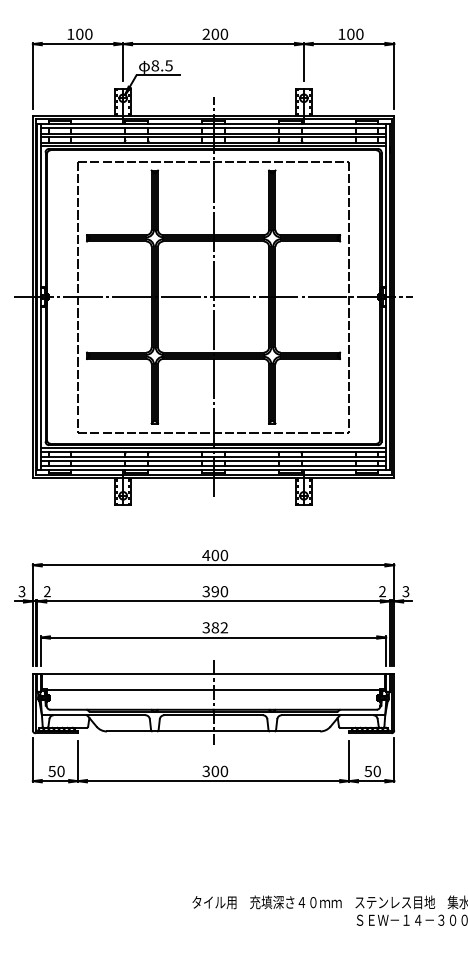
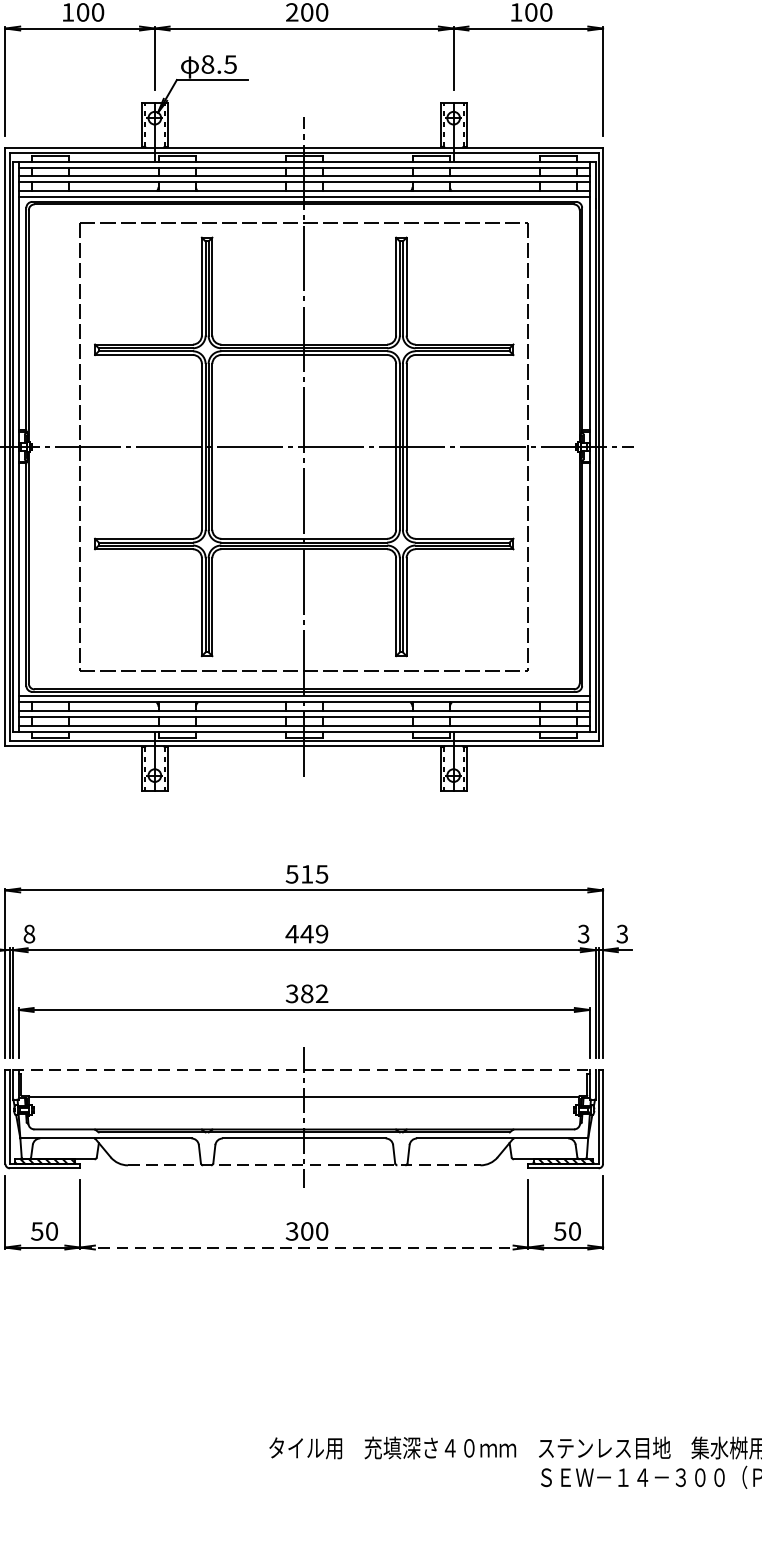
text: (215, 555) -> (307, 874), 400 -> 515
text: (47, 591) -> (29, 933), 2 -> 8
text: (215, 591) -> (307, 933), 390 -> 449
text: (382, 591) -> (583, 933), 2 -> 3
line: (214, 673) -> (305, 1069), solid -> dashed
line: (213, 731) -> (304, 1165), solid -> dashed
line: (213, 781) -> (304, 1248), solid -> dashed

